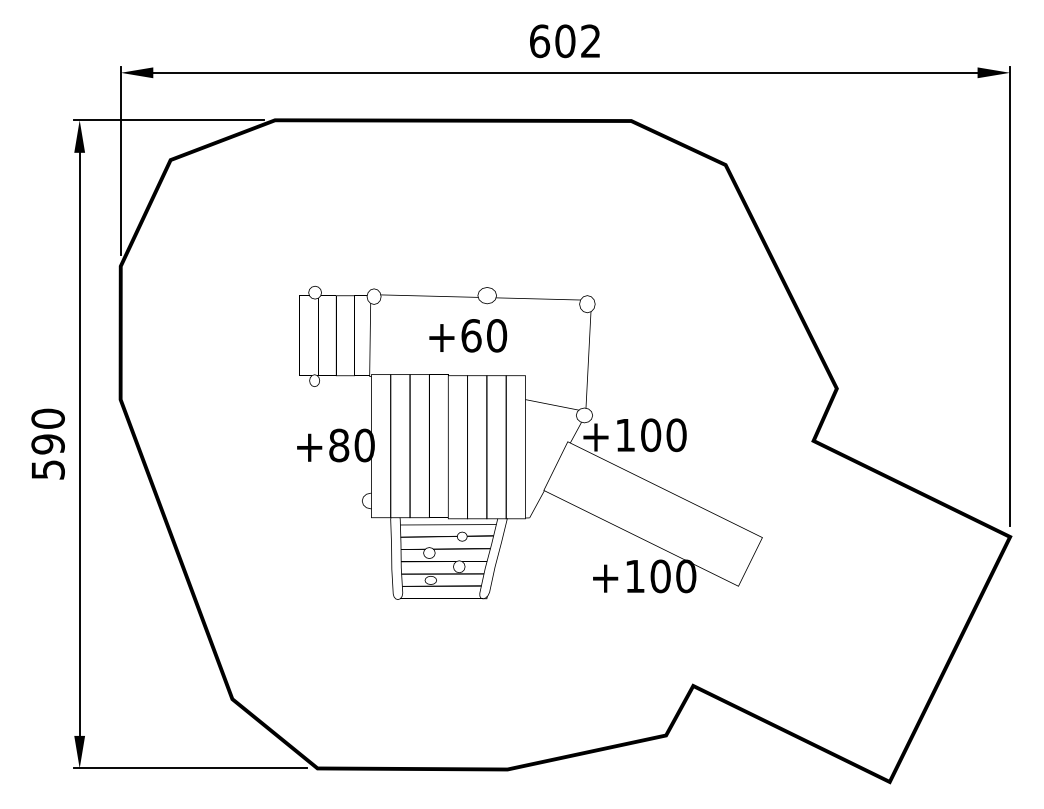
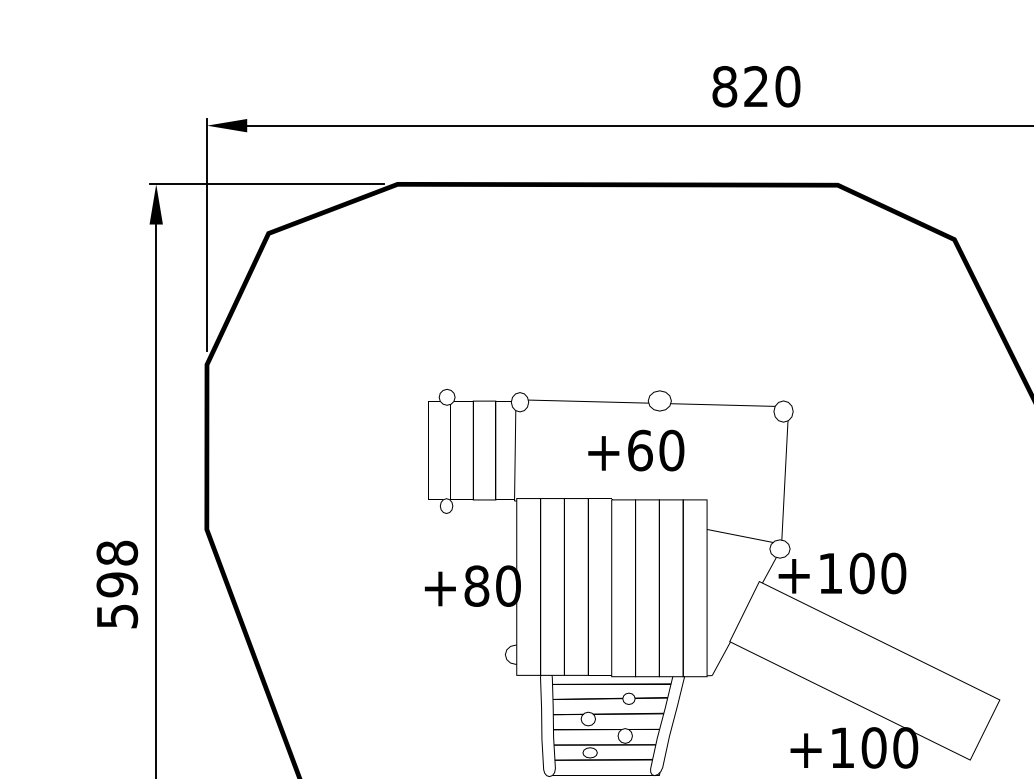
text: (564, 41) -> (755, 86), 602 -> 820
text: (47, 418) -> (116, 552), 590 -> 598

